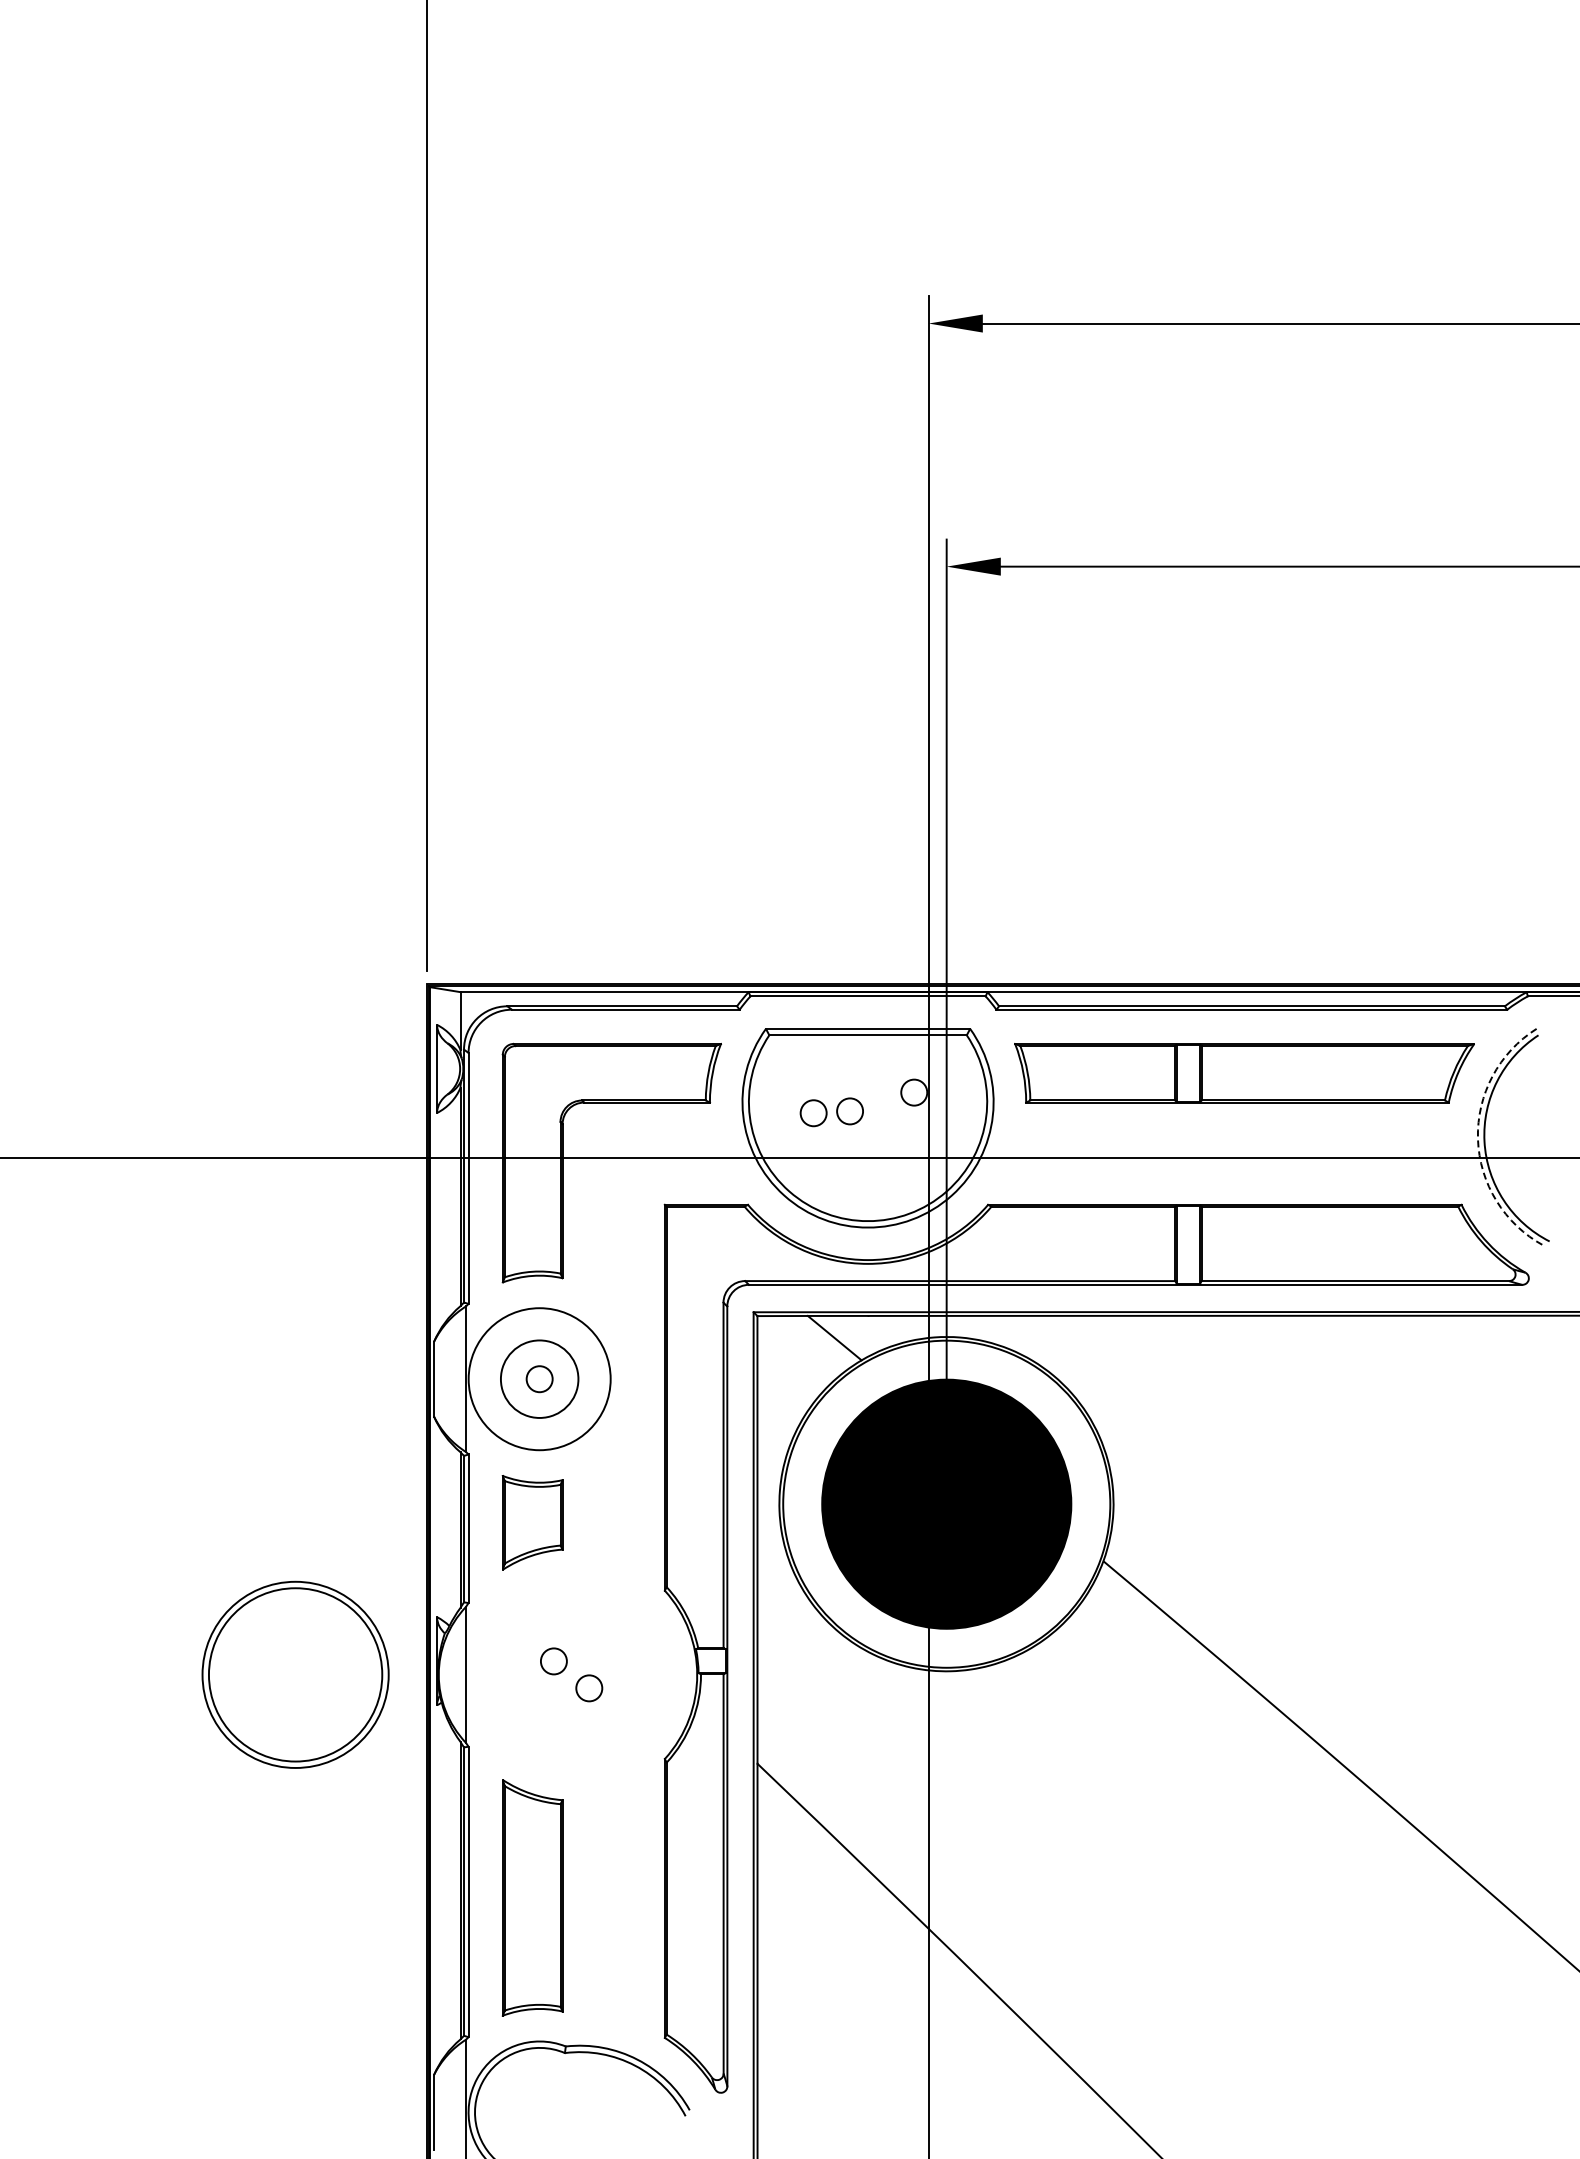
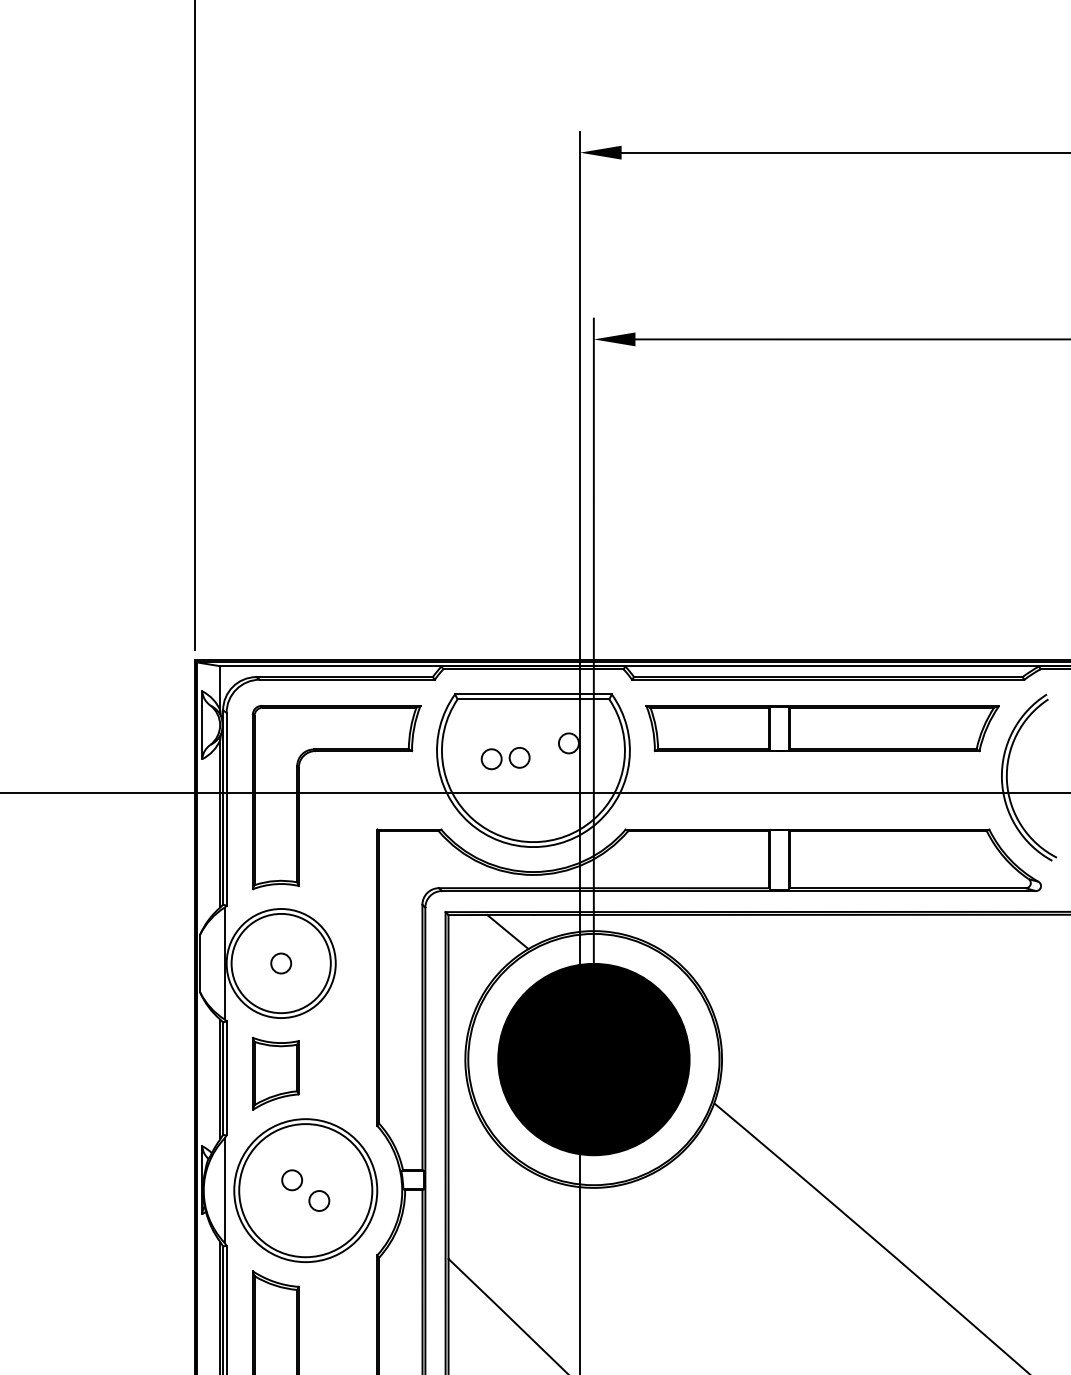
arc: (1477, 1139) -> (1001, 779), dashed -> solid
circle: (539, 1378) -> (281, 962), size x1.67
part: (295, 1674) -> (305, 1190), moved

